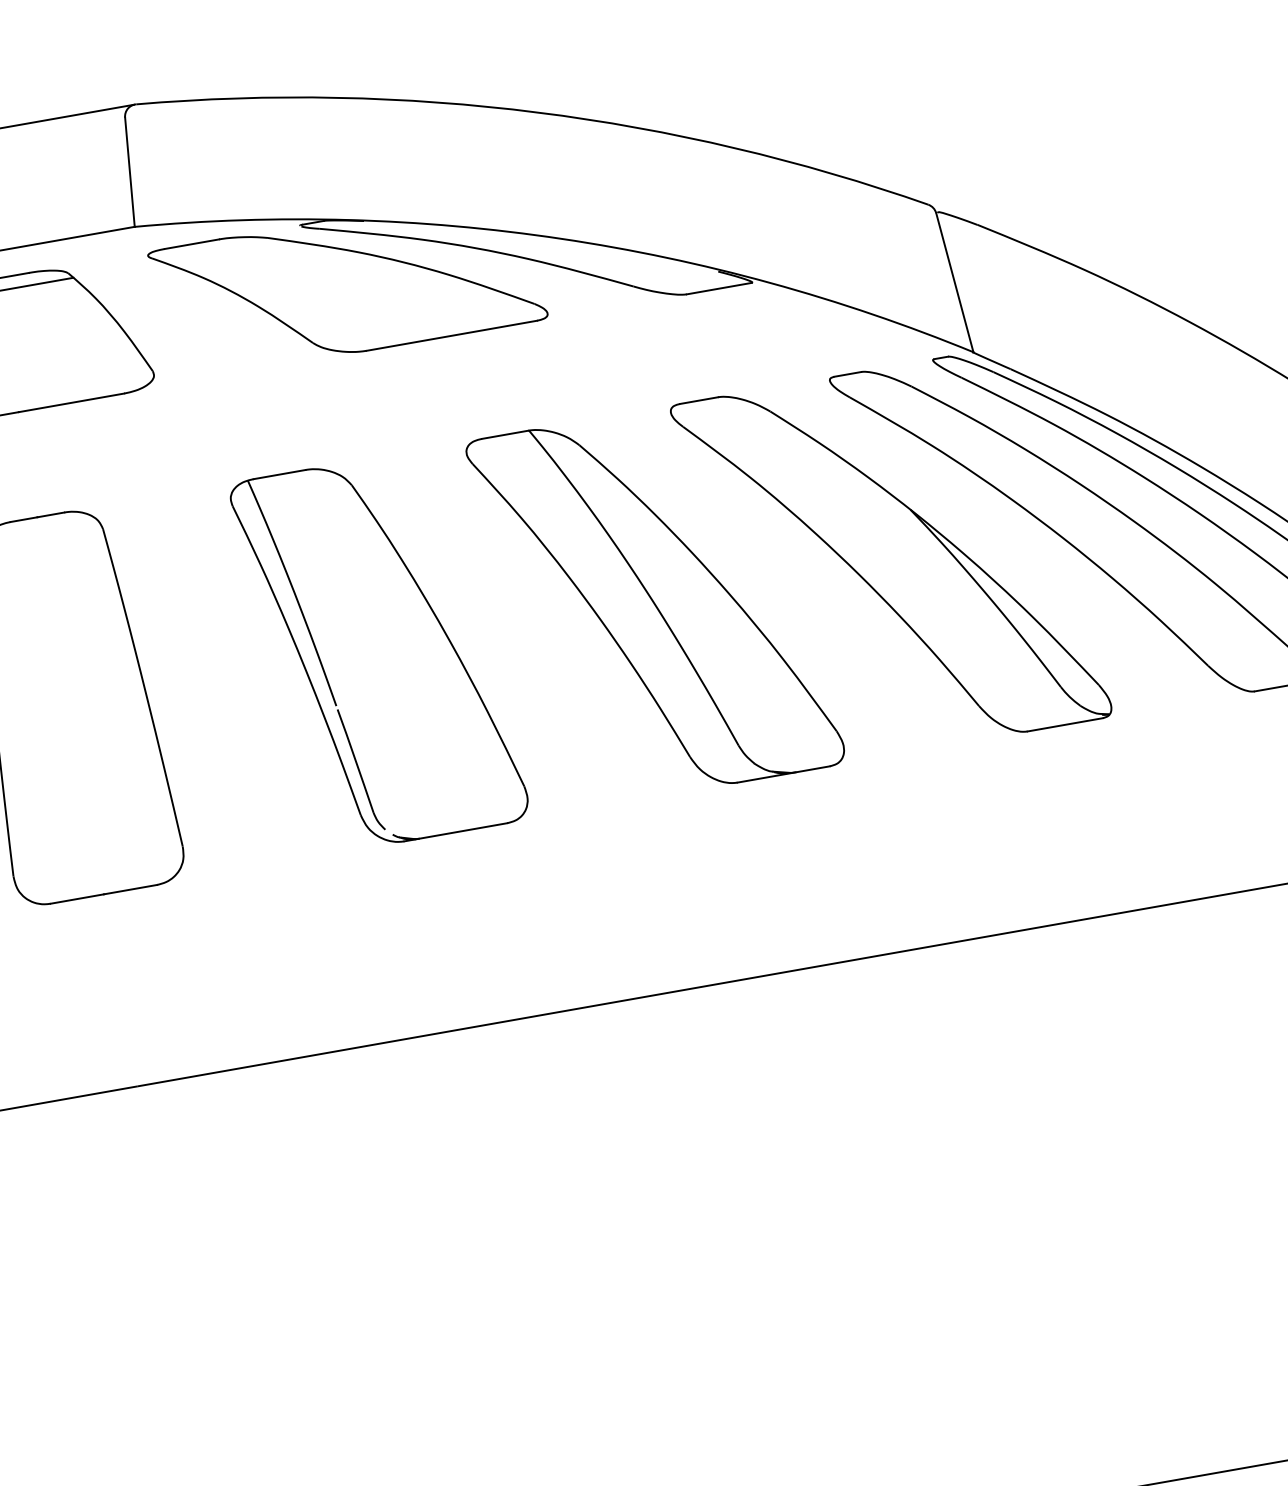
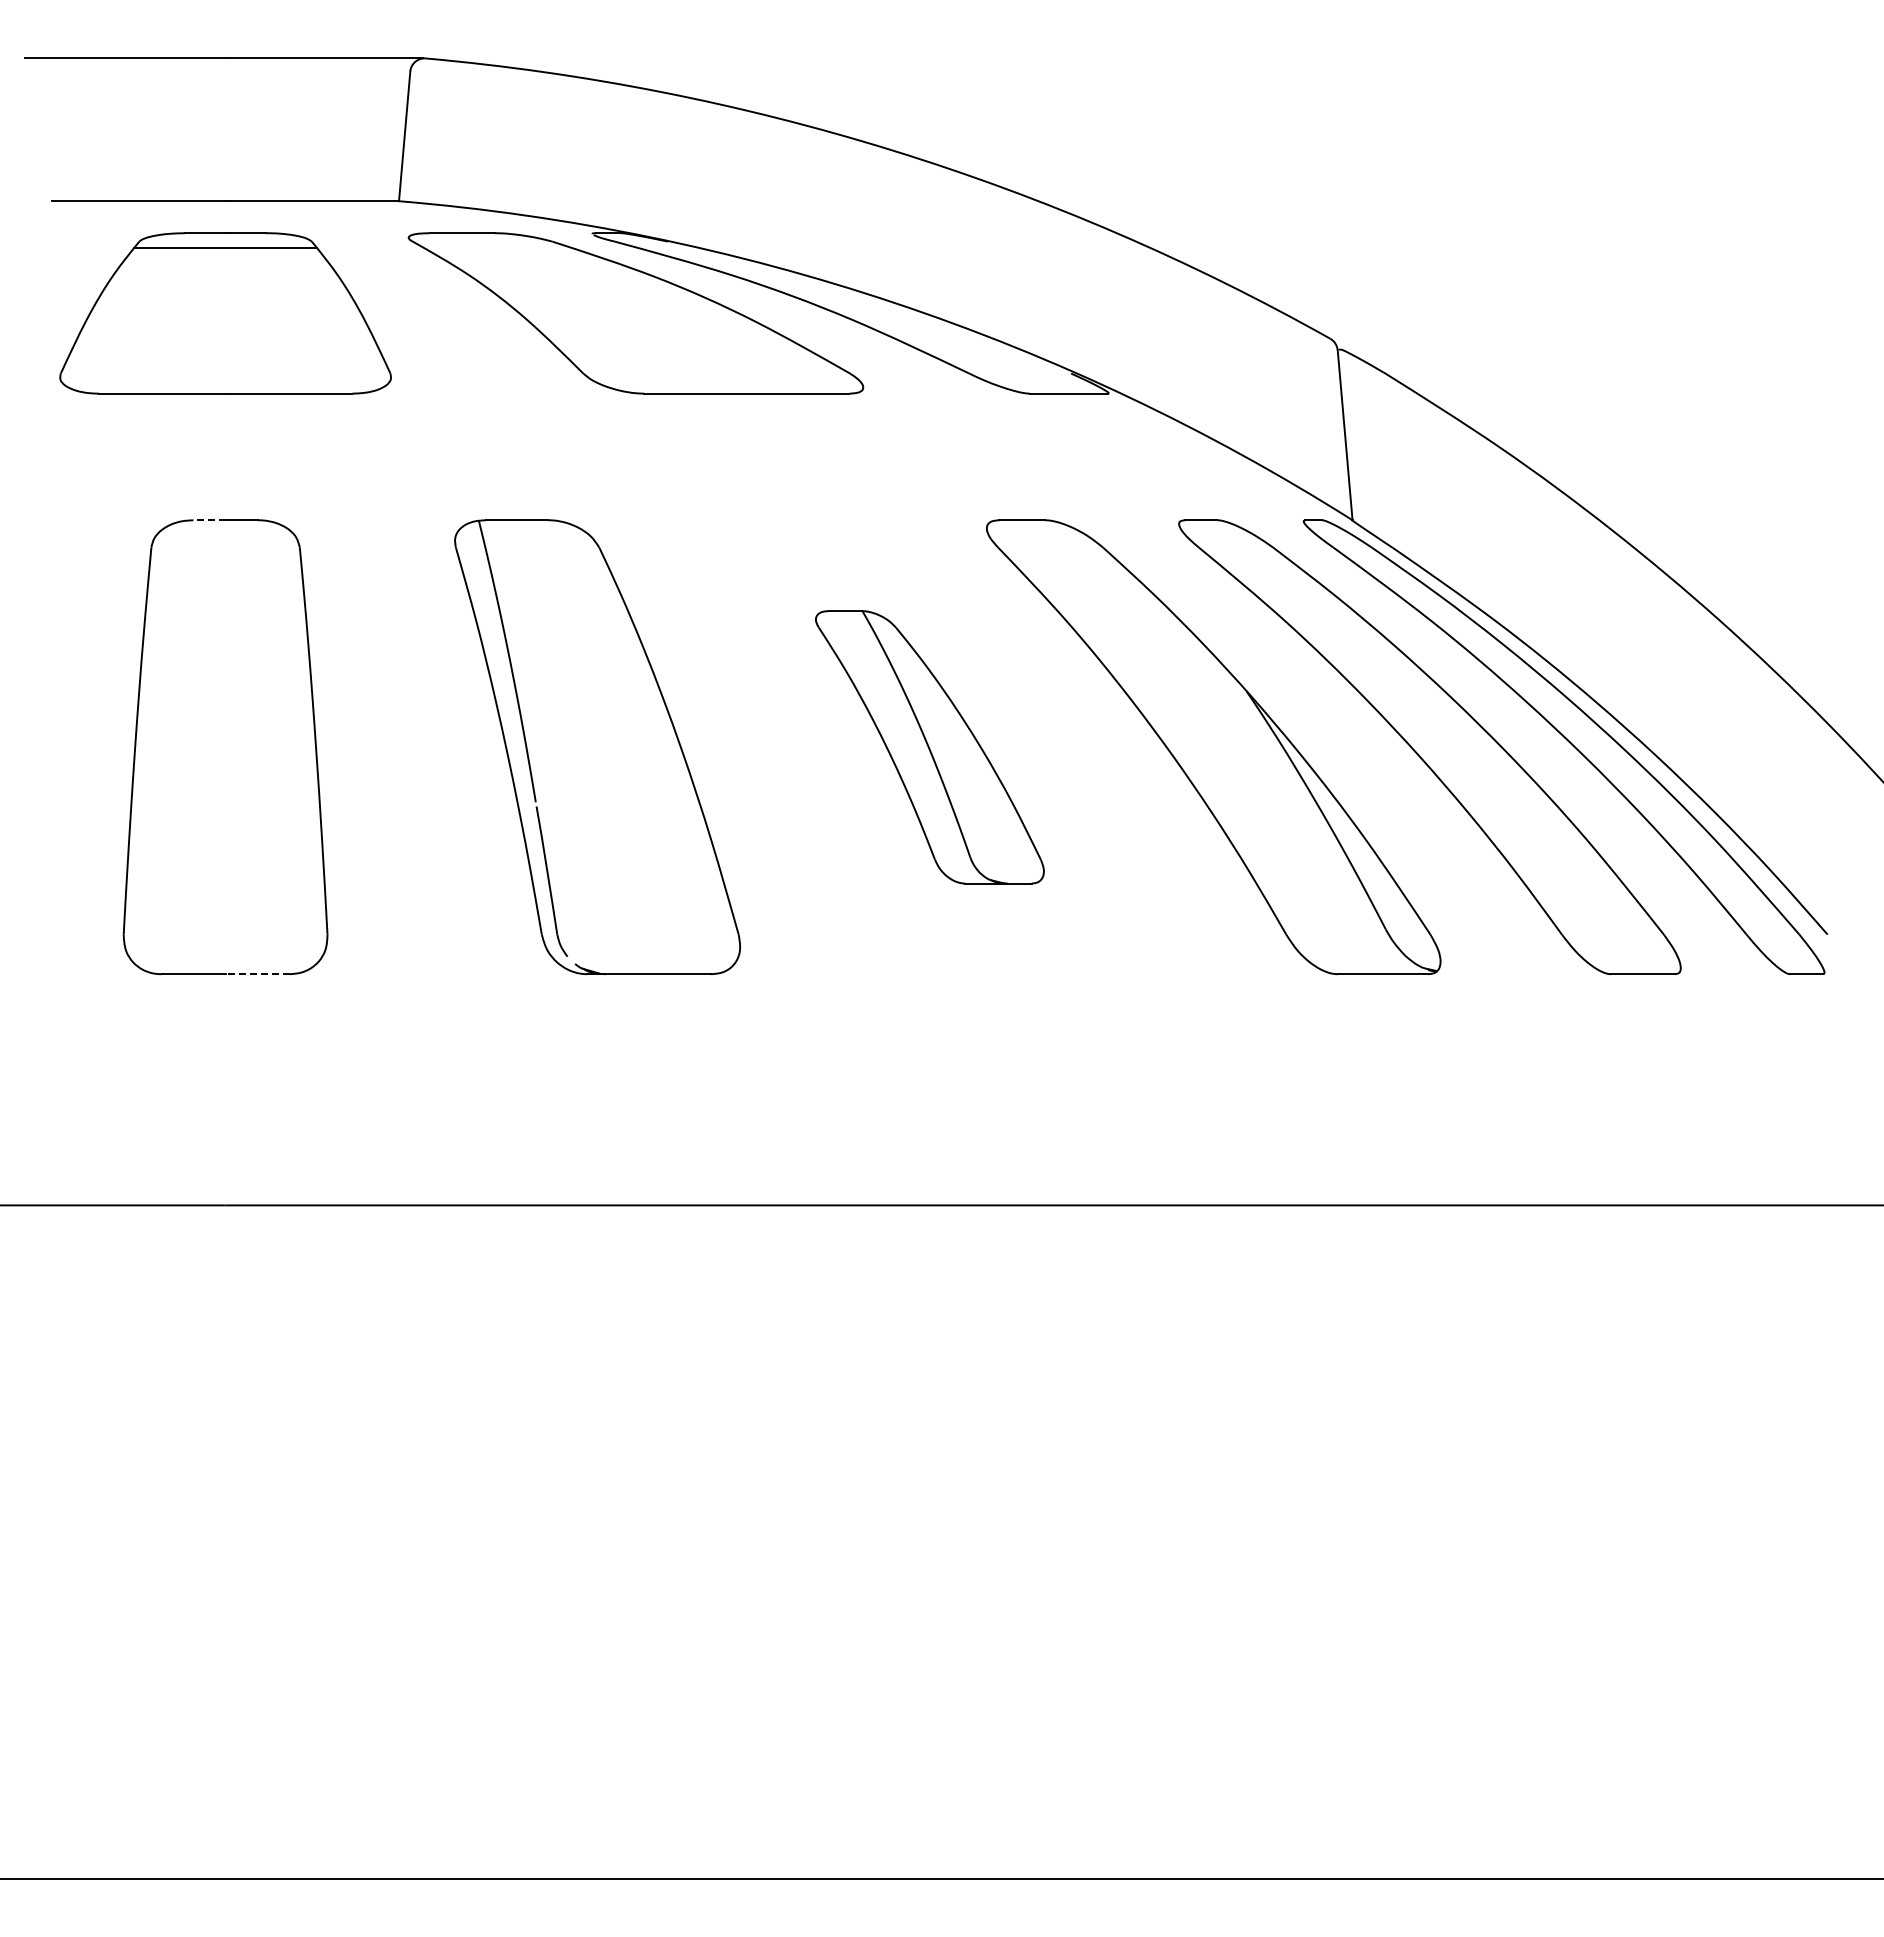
line: (24, 519) -> (209, 520), solid -> dashed
part: (655, 602) -> (929, 747), size x0.6
line: (130, 889) -> (257, 974), solid -> dashed

